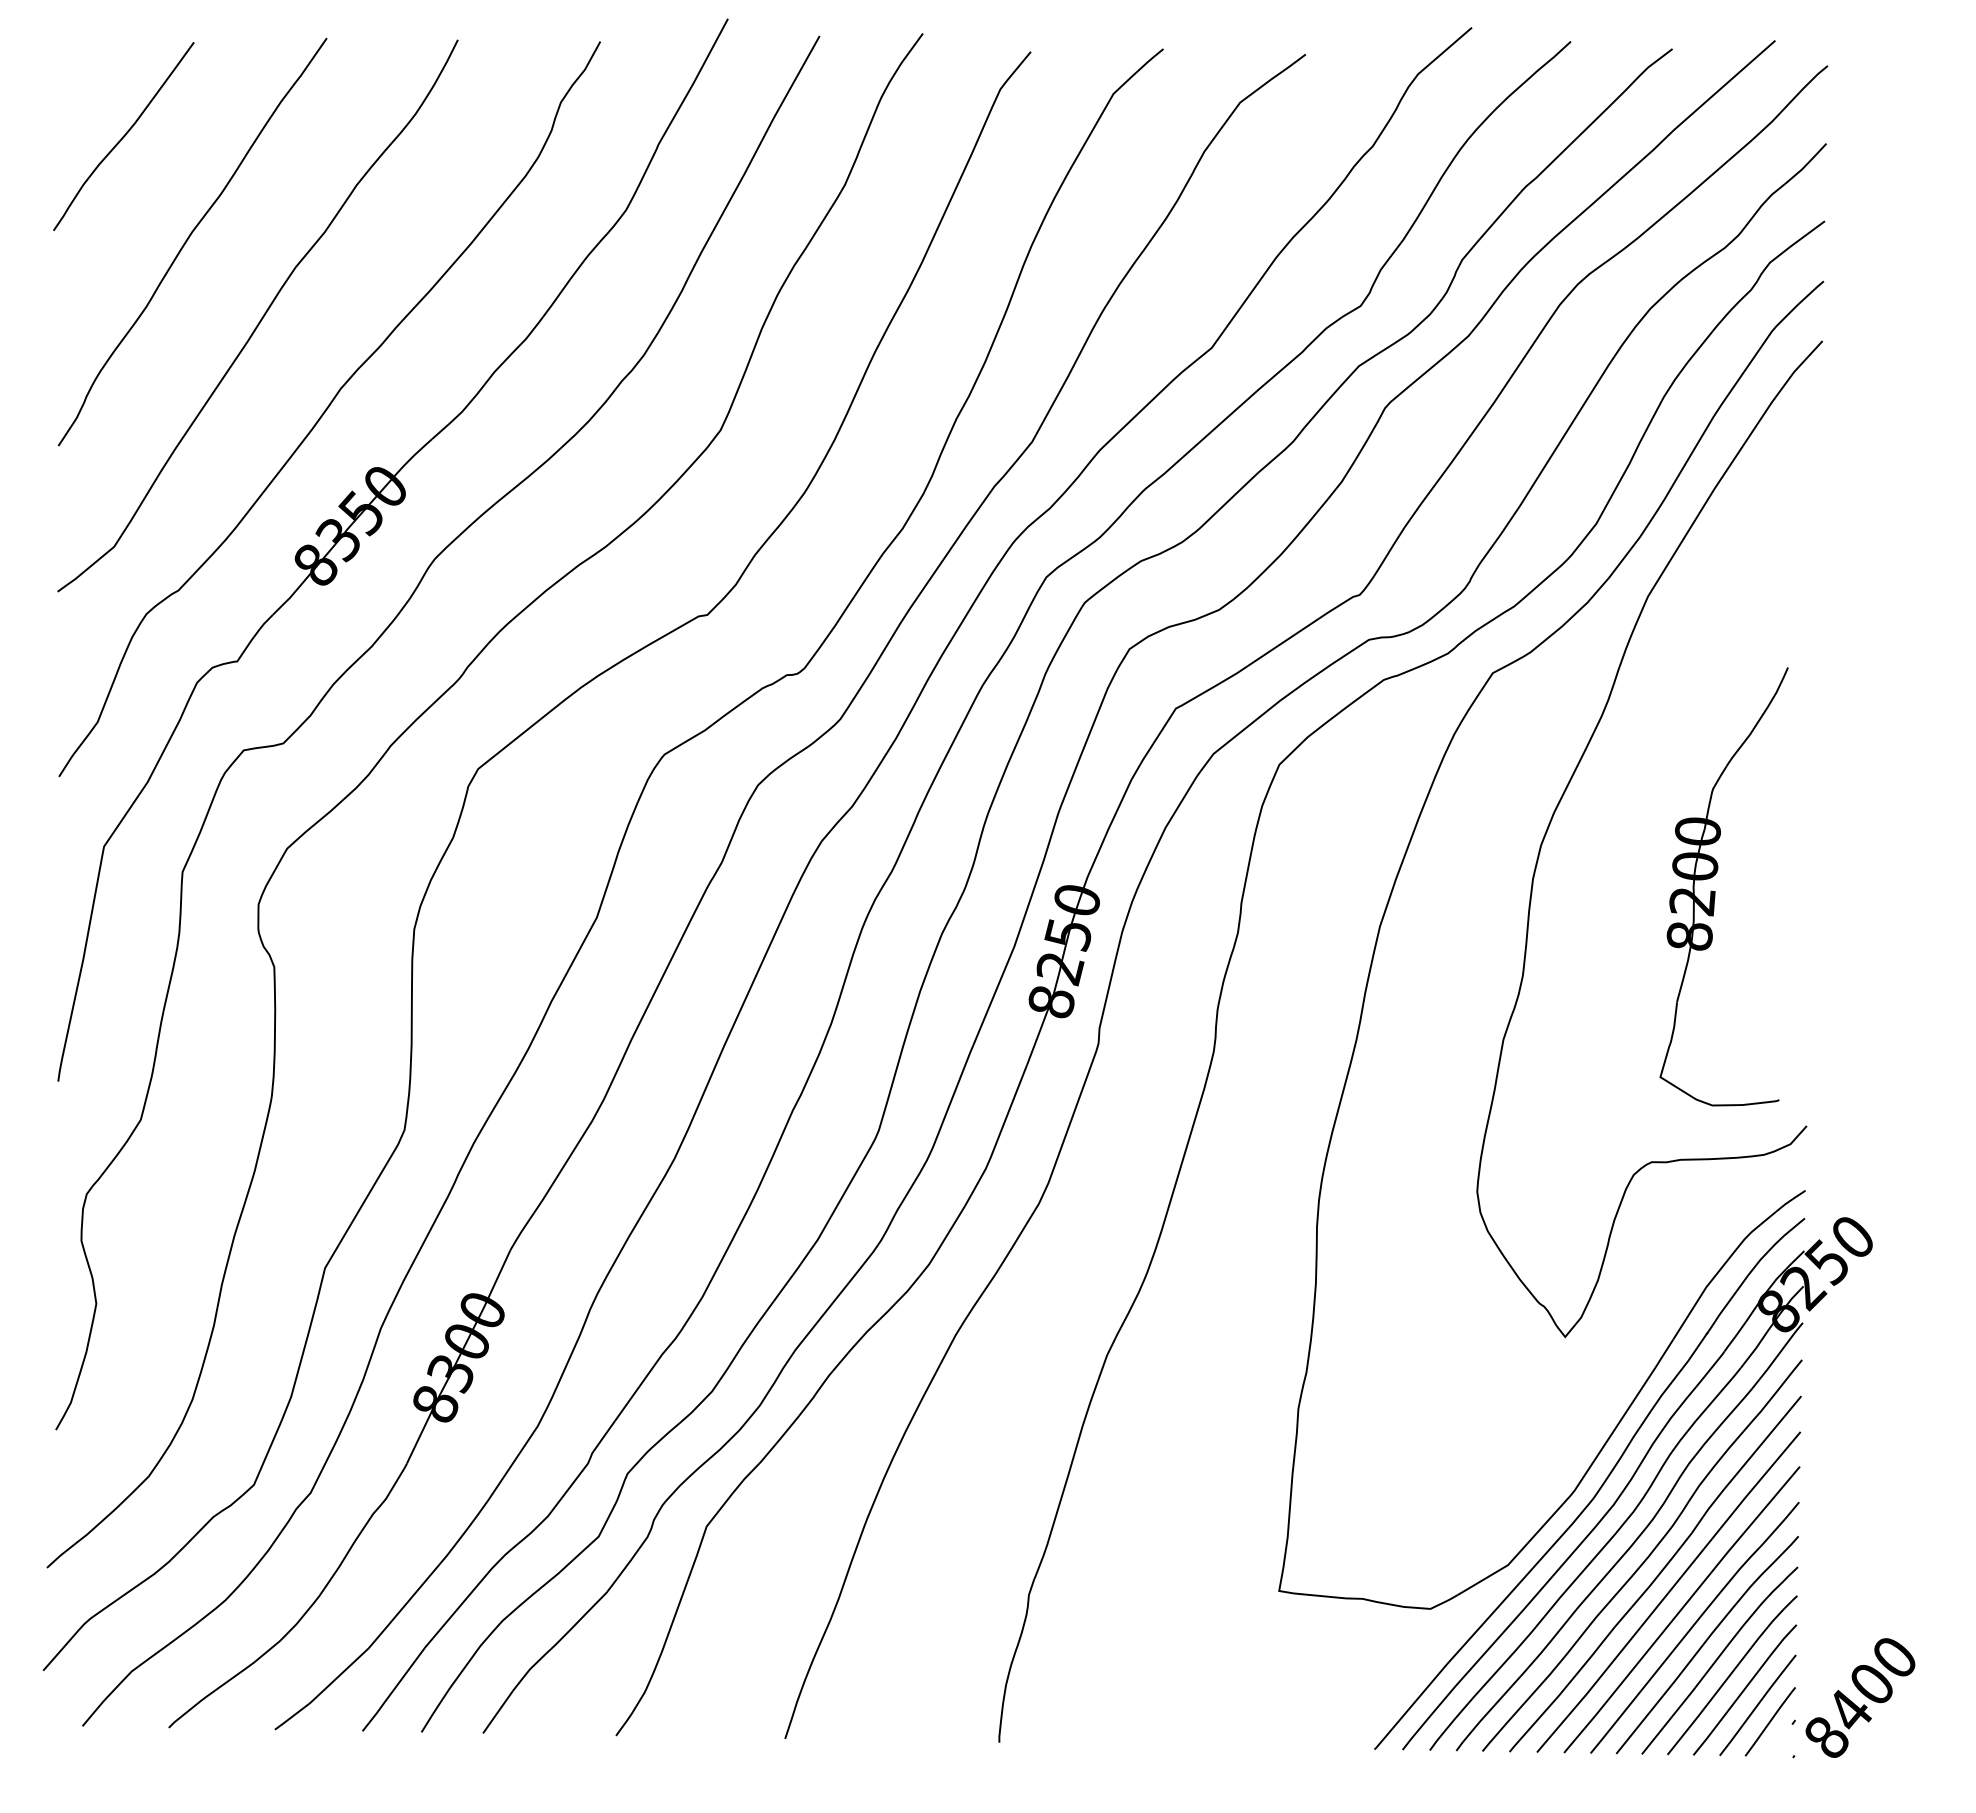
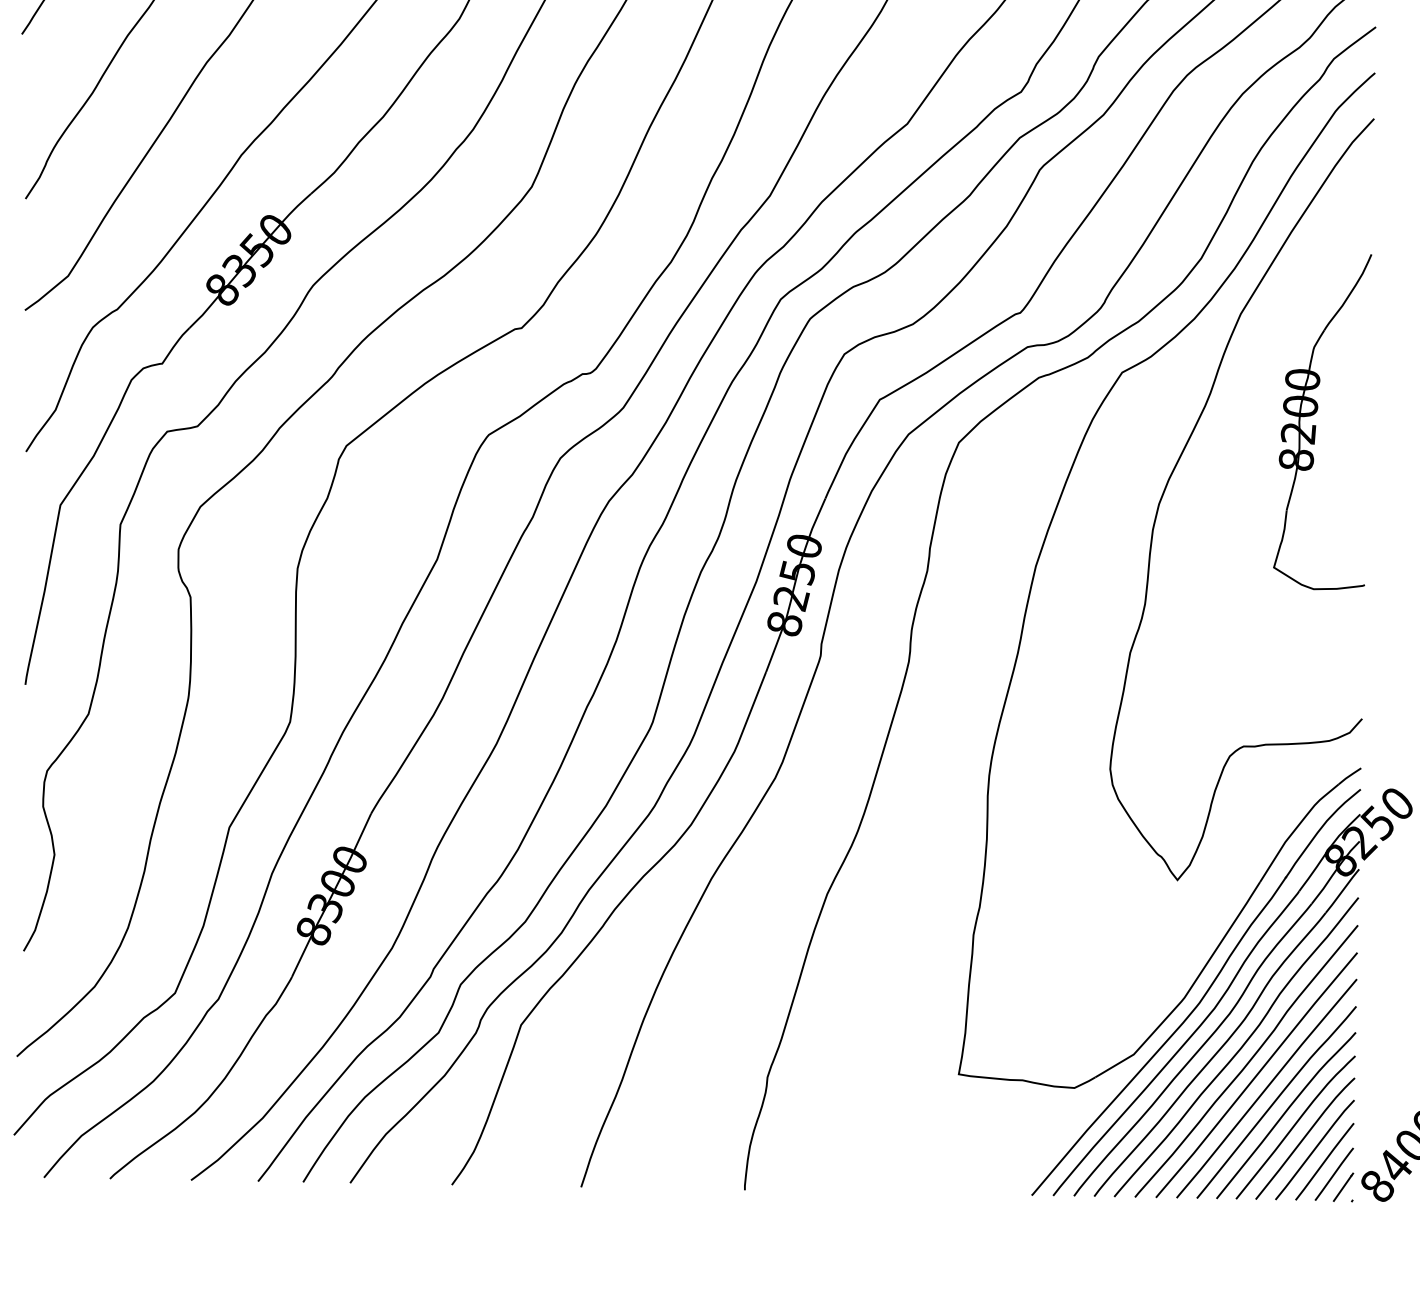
part: (1715, 891) -> (1316, 425), moved
line: (1780, 1739) -> (1342, 1187), added

